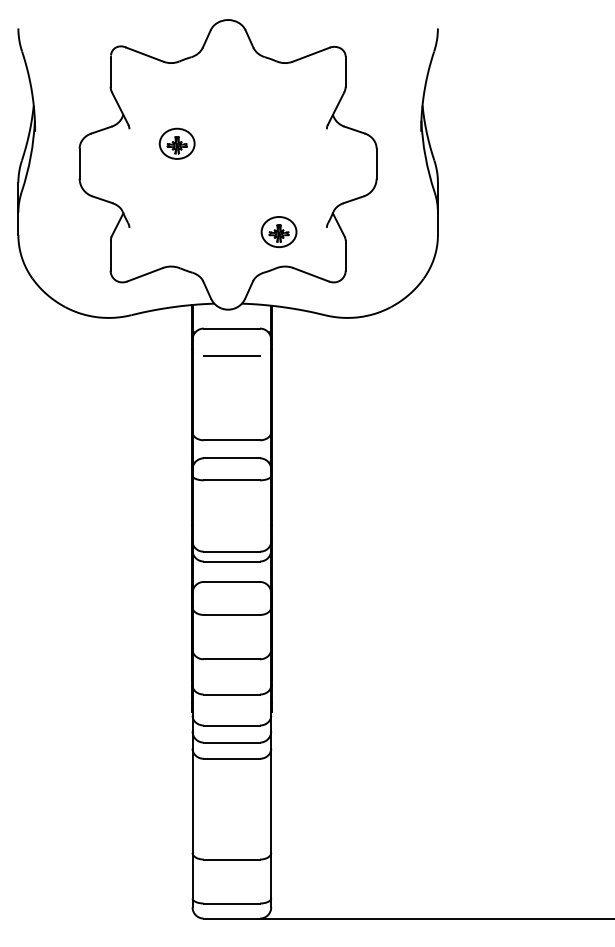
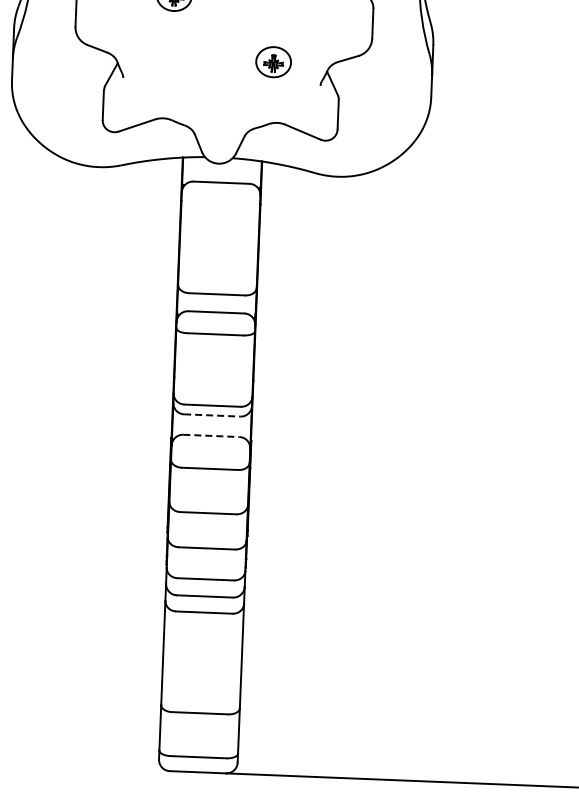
part: (278, 231) -> (273, 61), moved
line: (231, 356) -> (220, 210), removed
line: (232, 561) -> (212, 415), solid -> dashed
line: (232, 581) -> (212, 435), solid -> dashed

